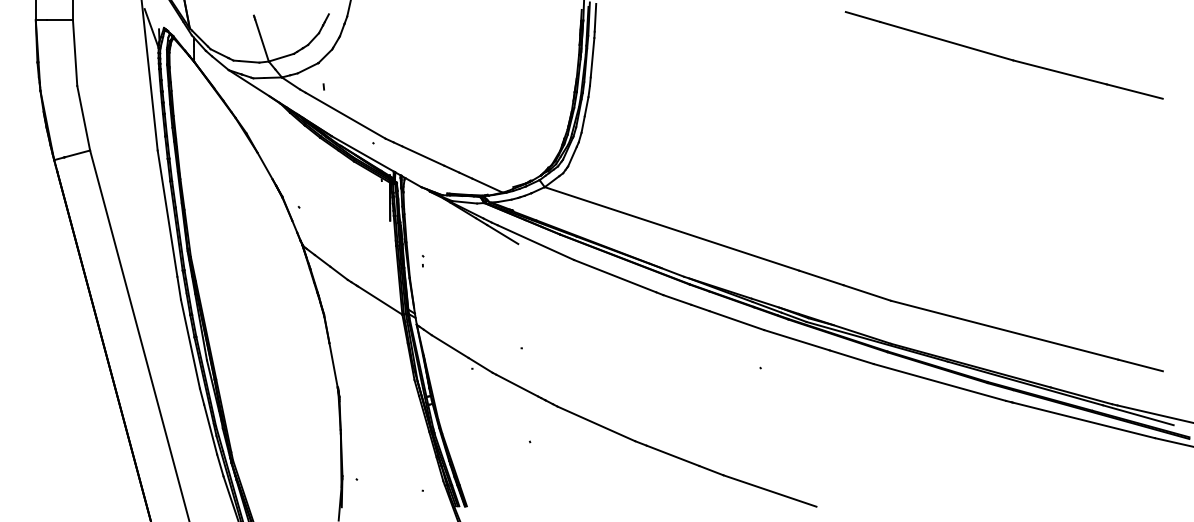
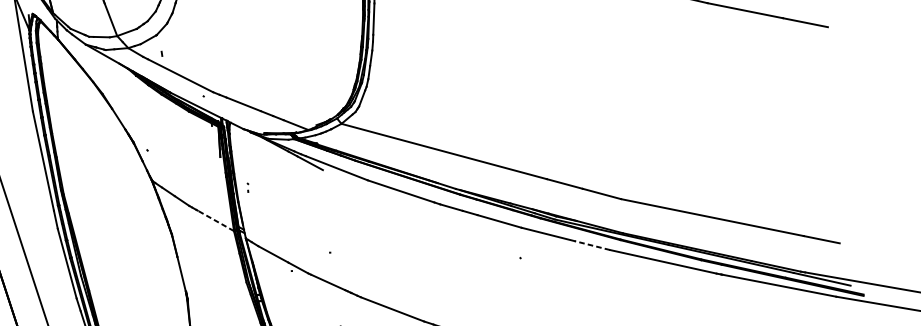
line: (379, 300) -> (215, 220), solid -> dashed
line: (851, 357) -> (592, 245), solid -> dashed

